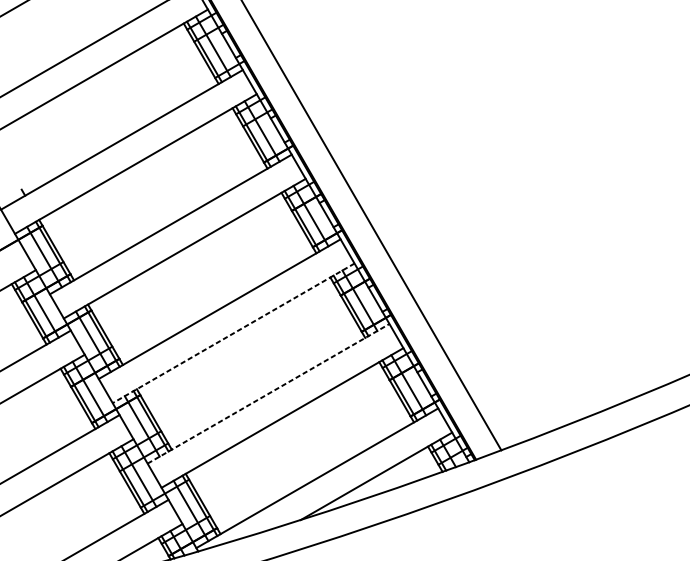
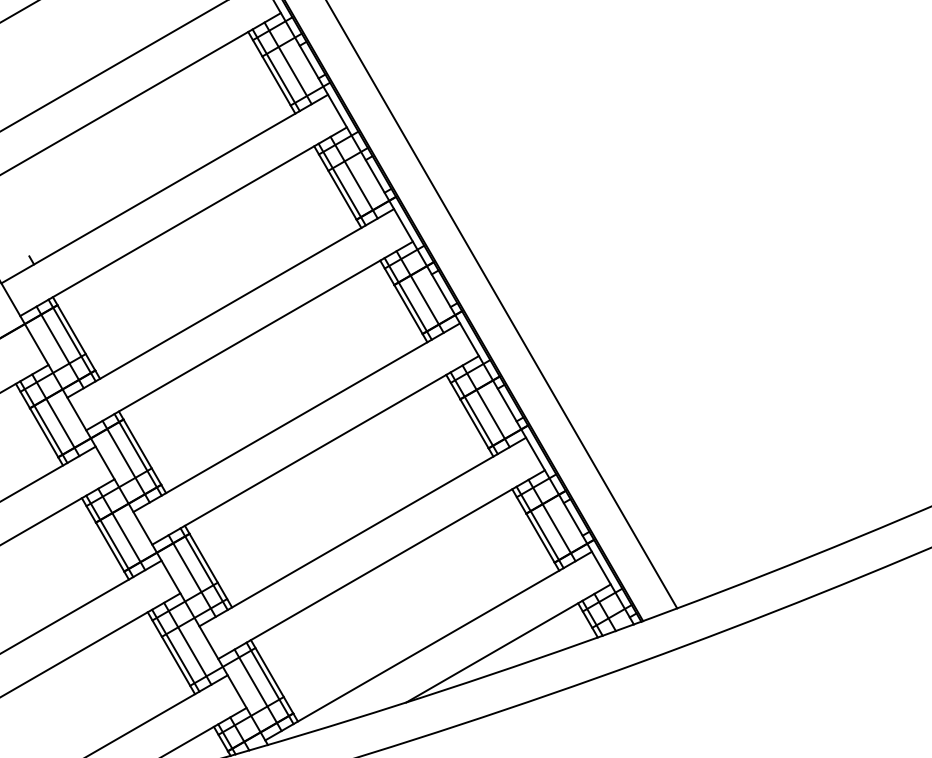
line: (233, 333) -> (315, 450), dashed -> solid
line: (268, 394) -> (362, 532), dashed -> solid

